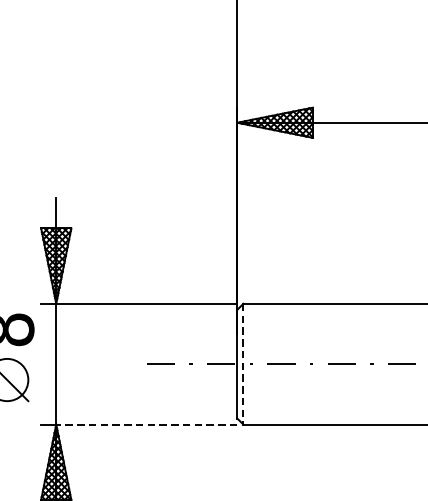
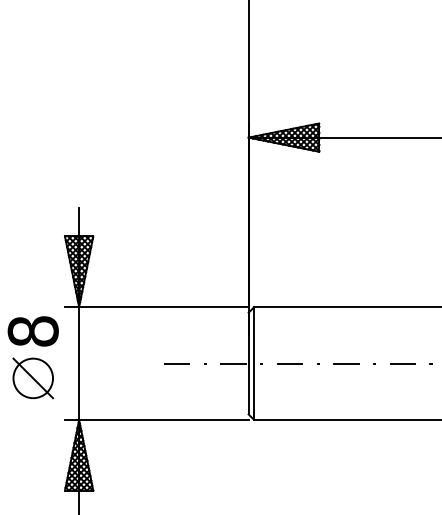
line: (243, 365) -> (254, 364), dashed -> solid
line: (146, 424) -> (163, 420), dashed -> solid

